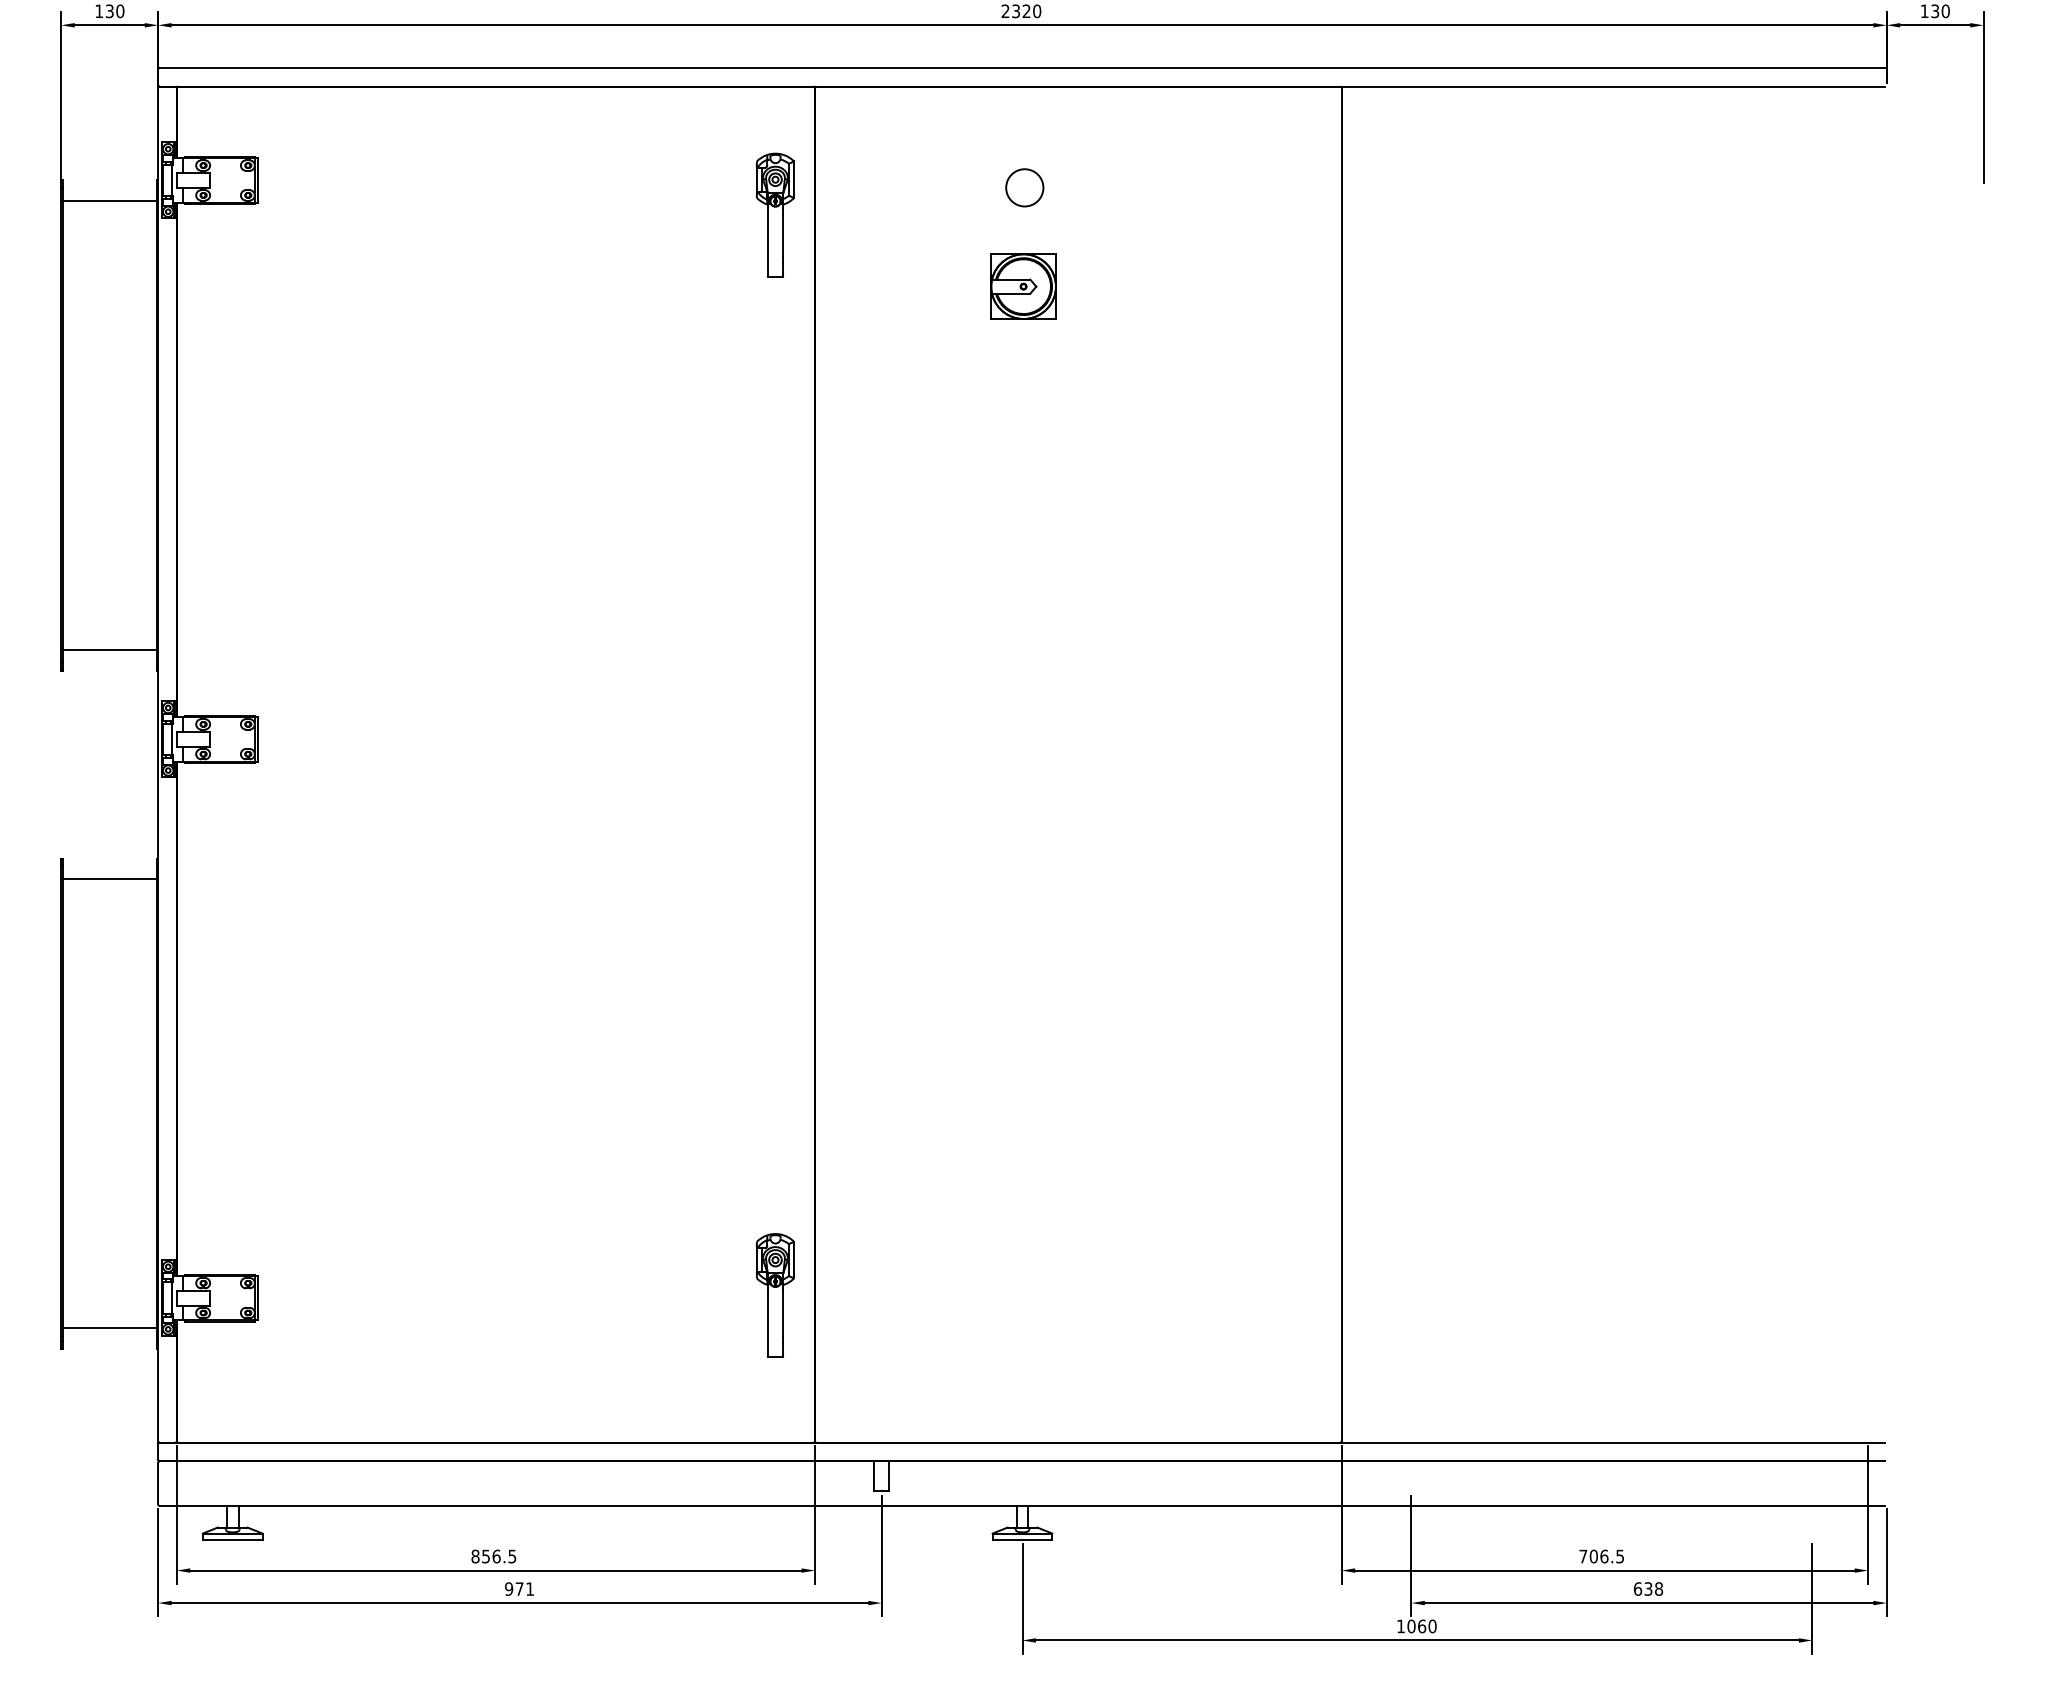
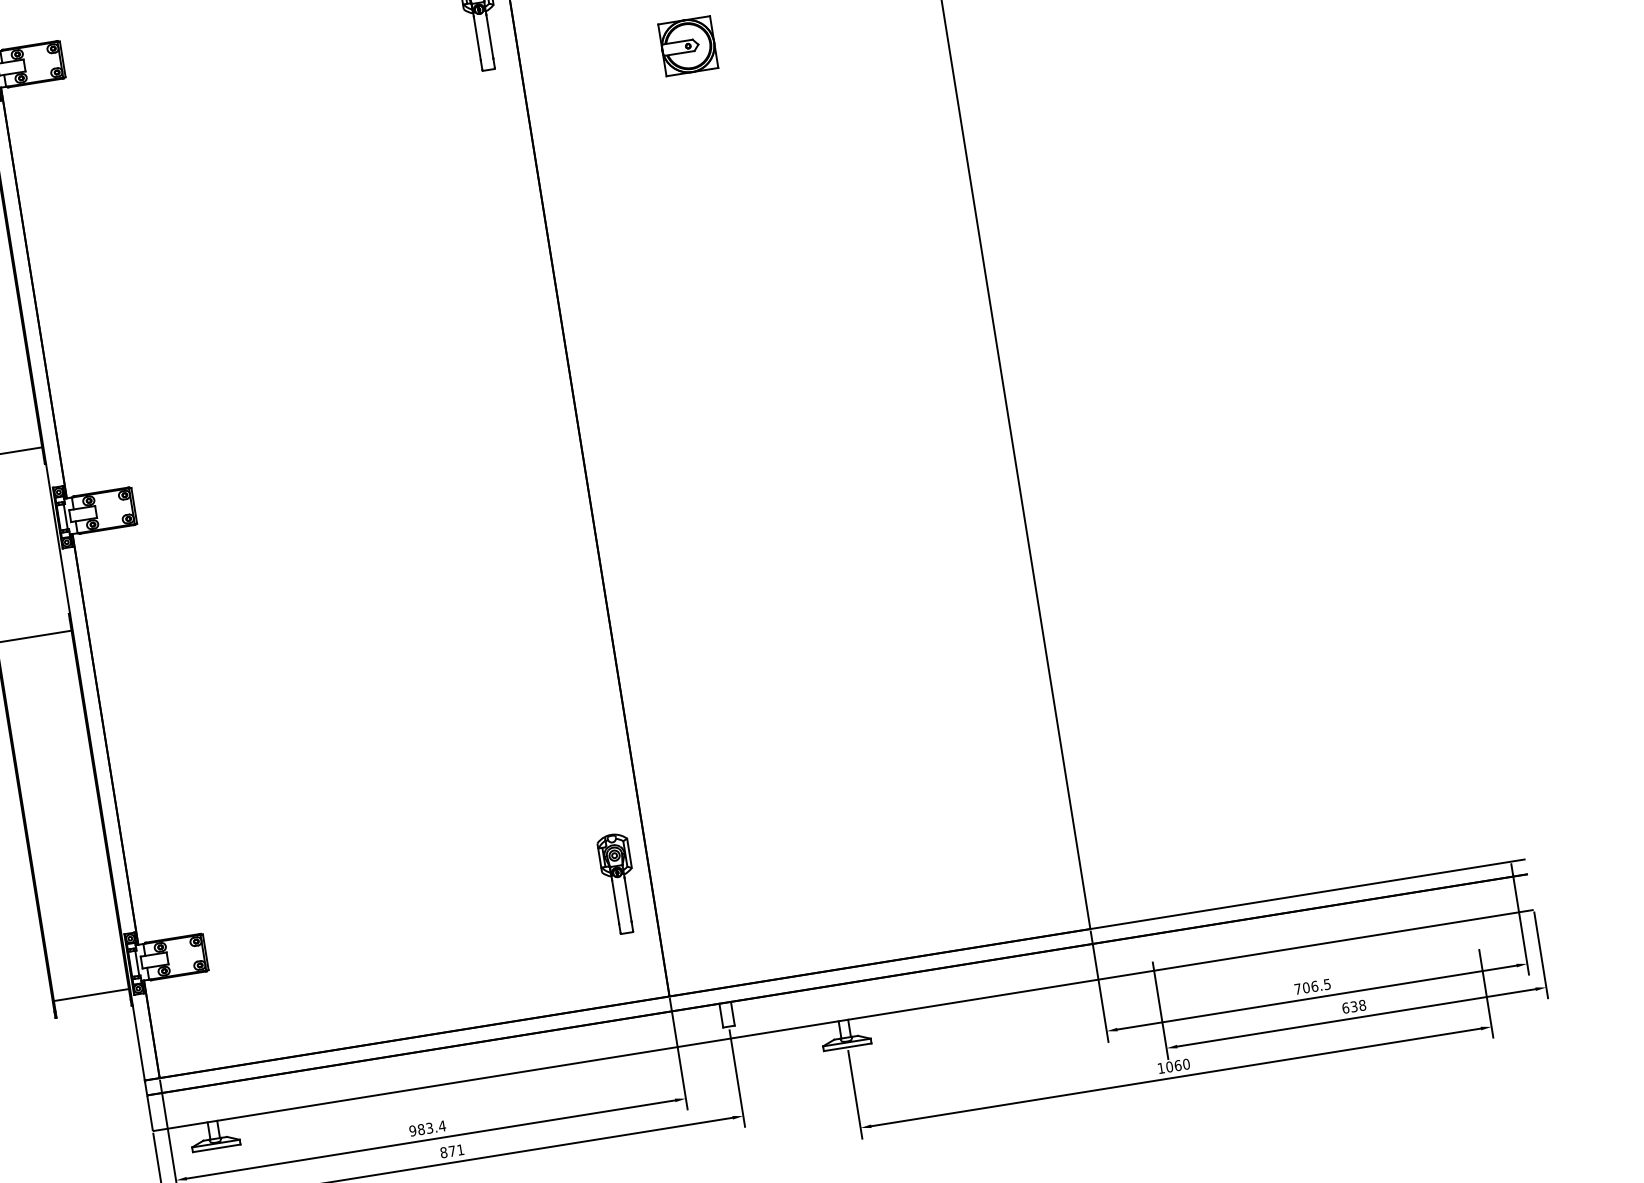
text: (493, 1556) -> (427, 1128), 856.5 -> 983.4
text: (509, 1588) -> (444, 1152), 971 -> 871

